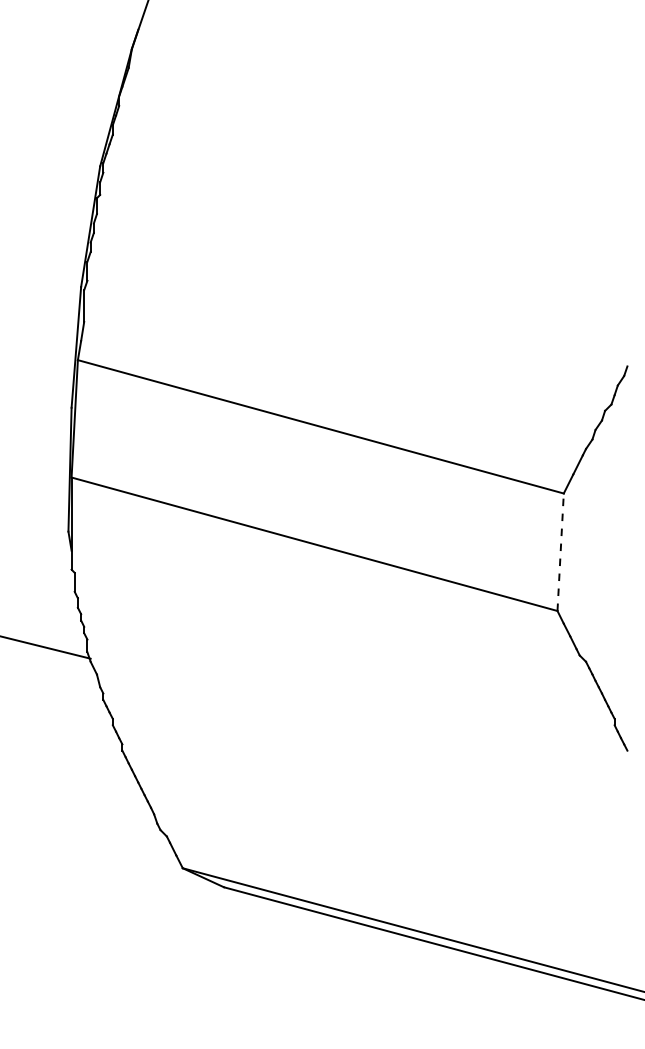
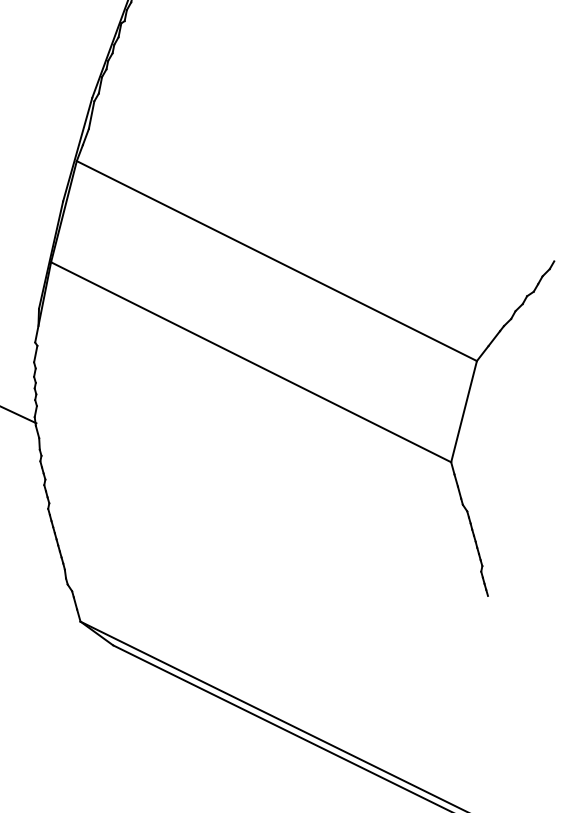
line: (560, 552) -> (463, 411), dashed -> solid

